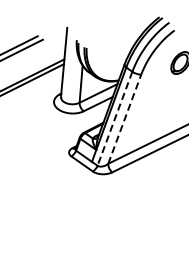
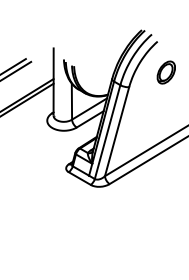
line: (114, 119) -> (107, 132), dashed -> solid
line: (125, 119) -> (117, 131), dashed -> solid

